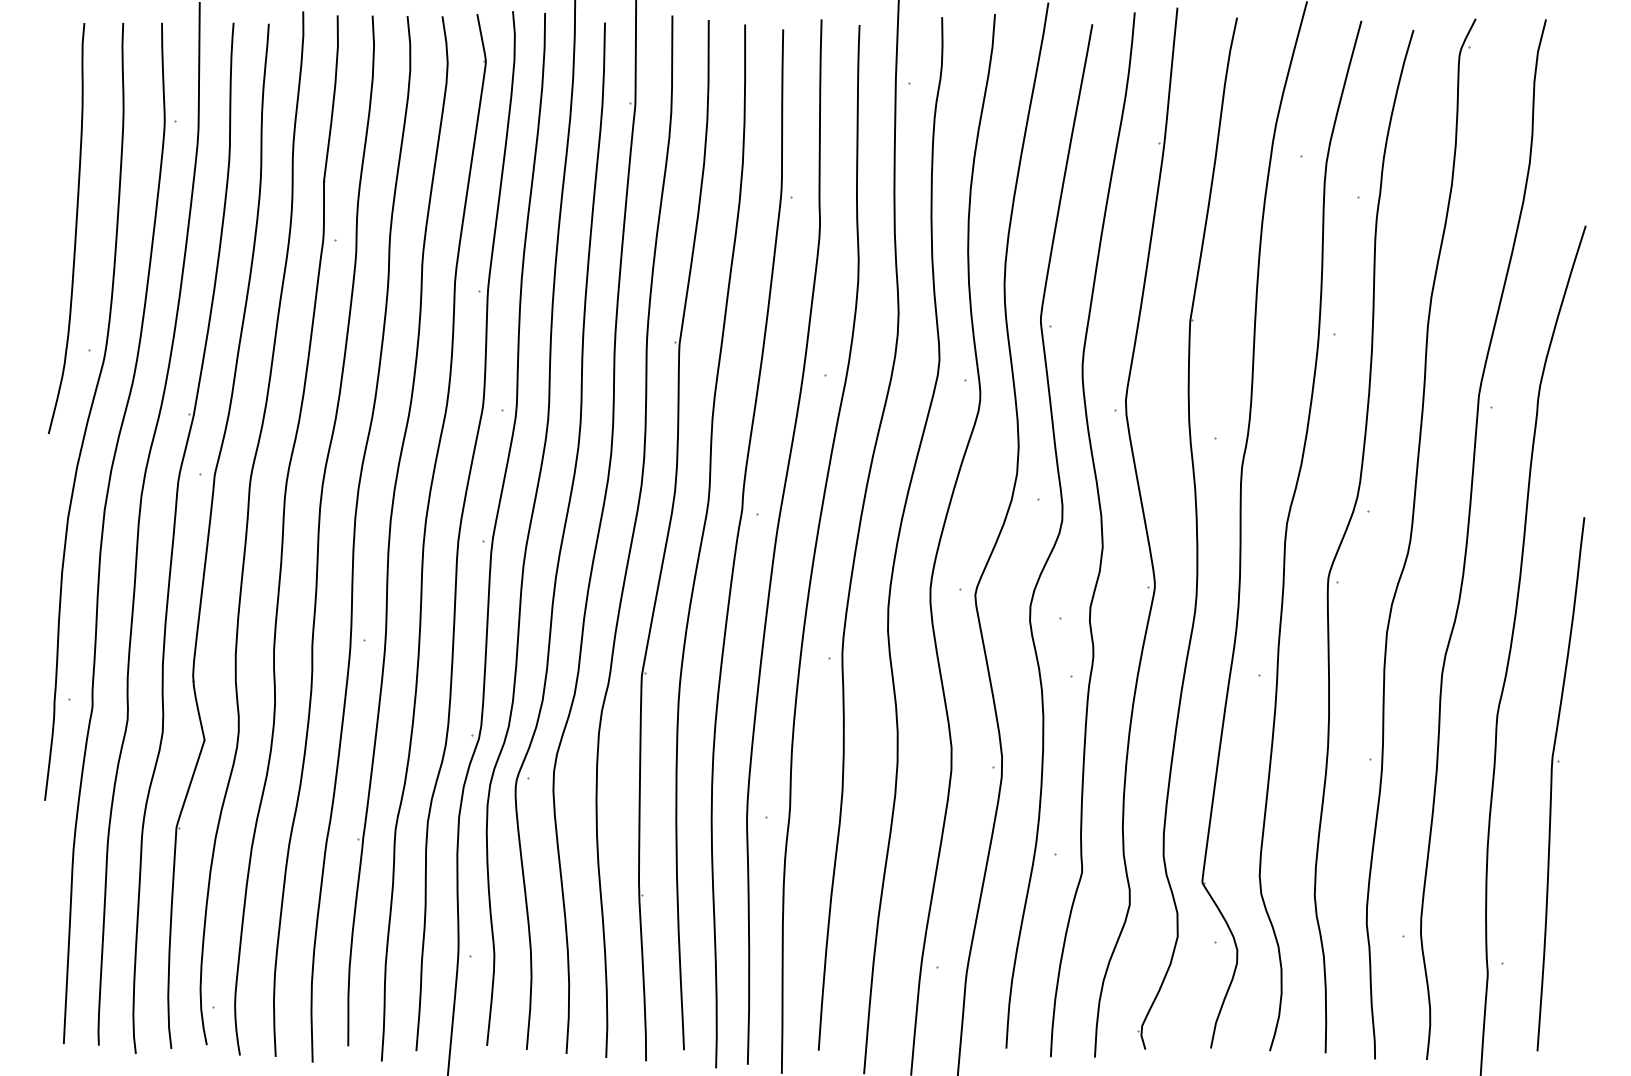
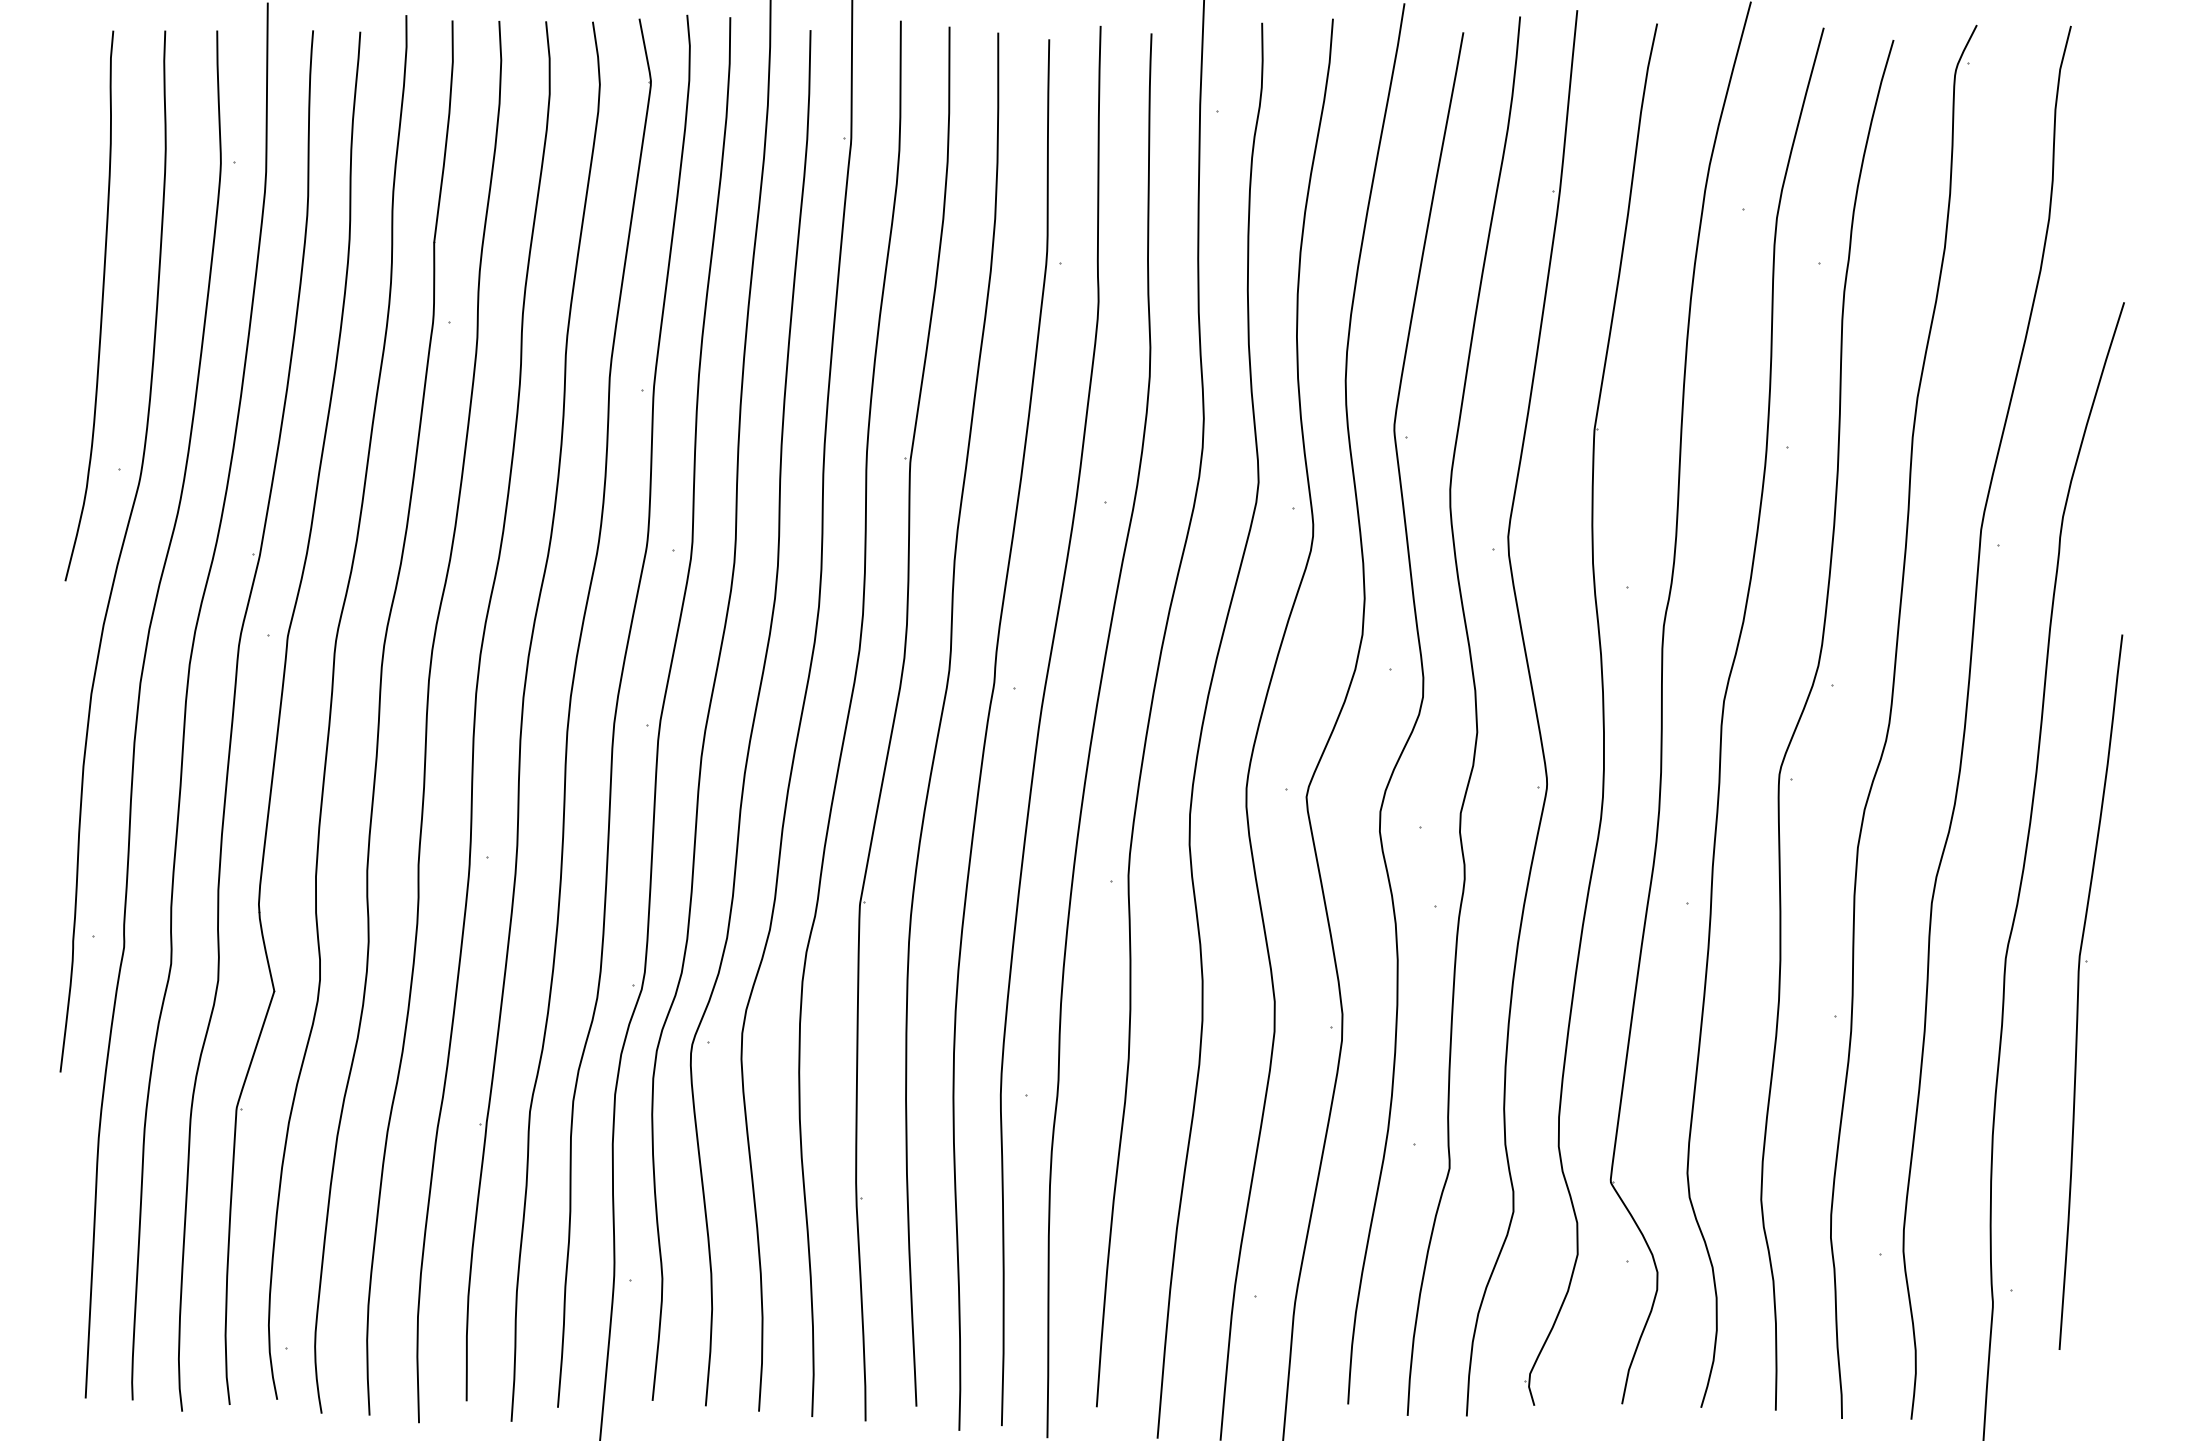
part: (1552, 782) -> (2079, 989), moved

